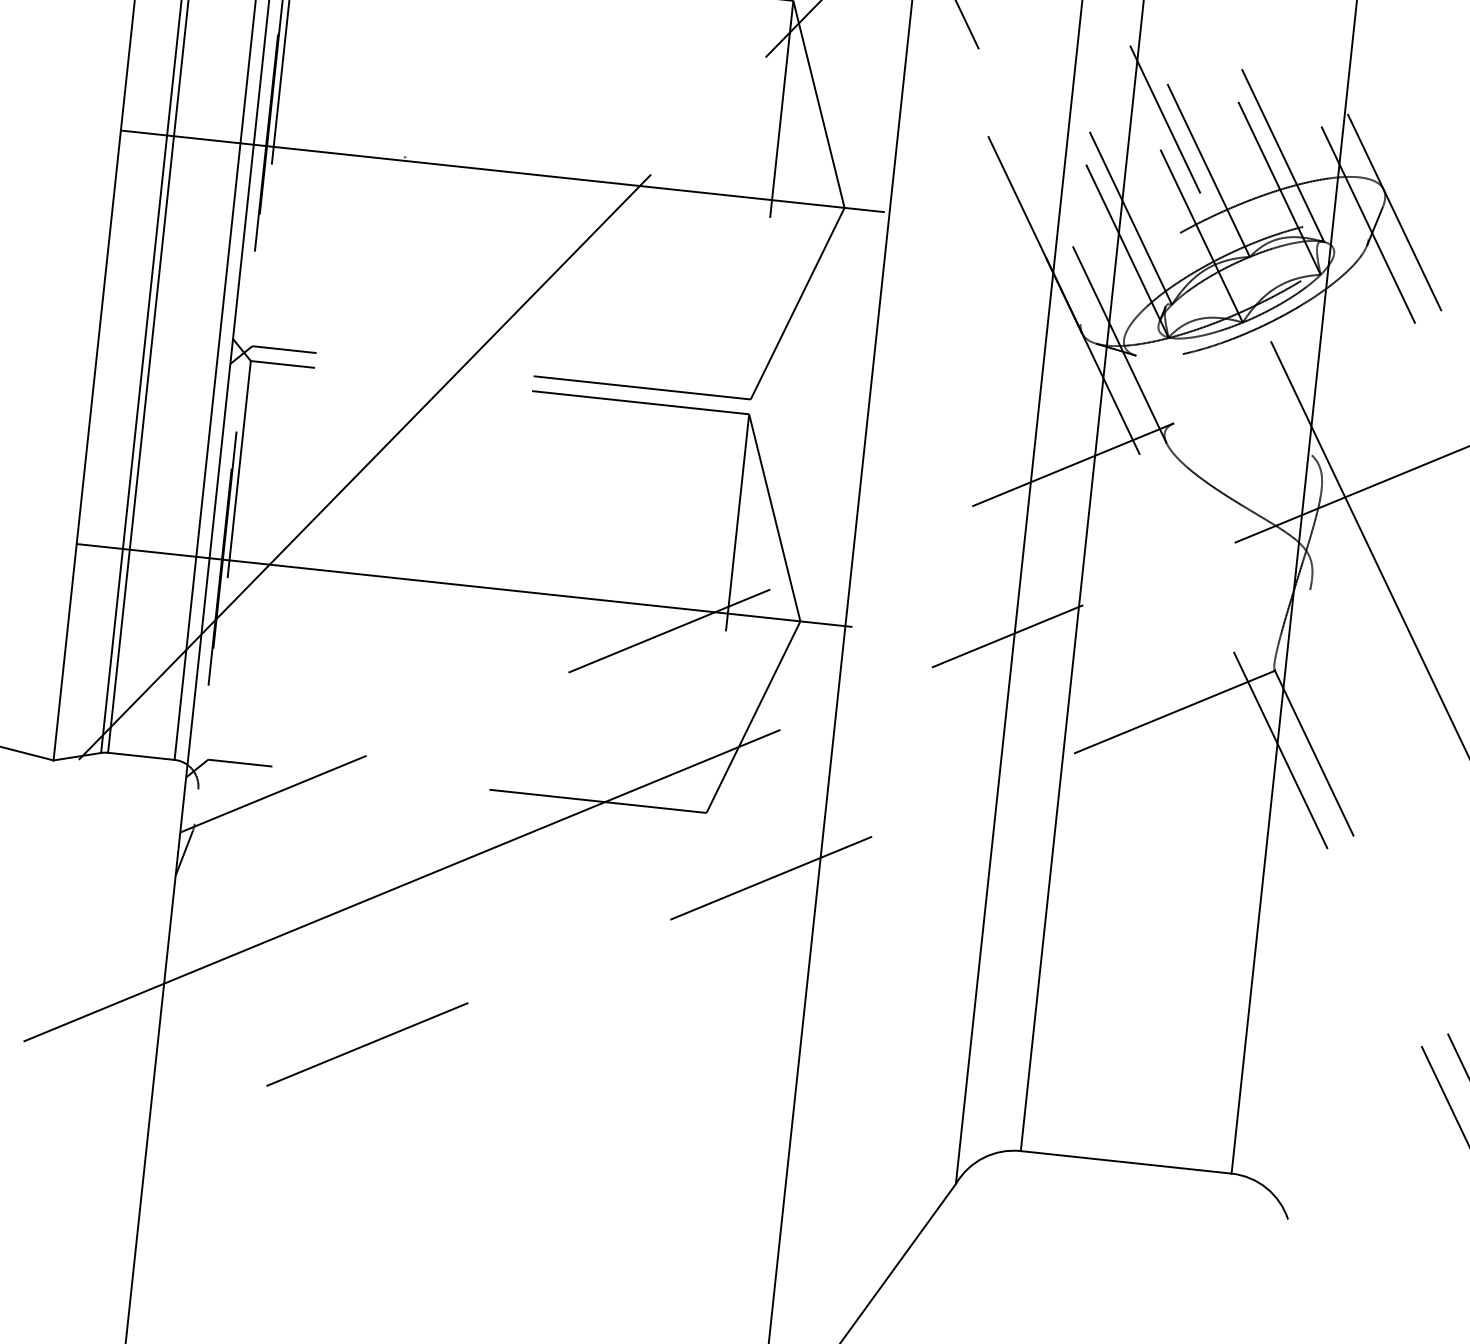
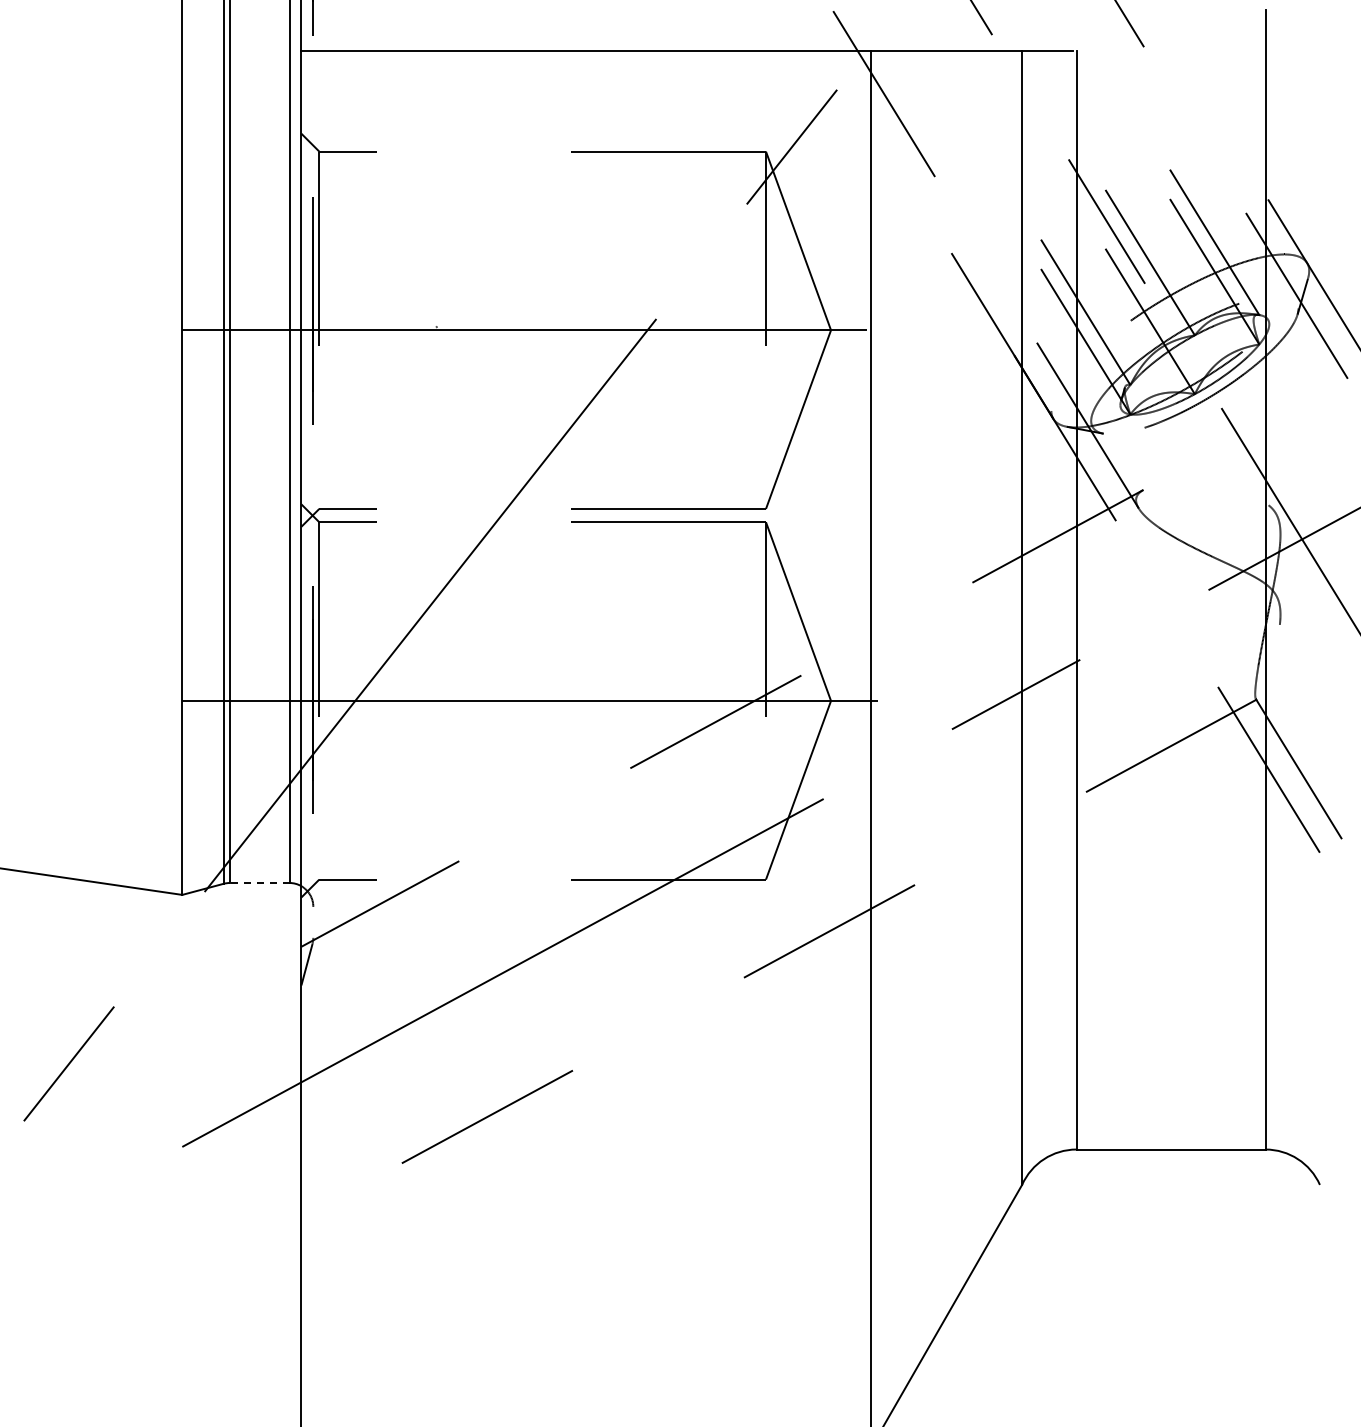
line: (141, 755) -> (259, 882), solid -> dashed

